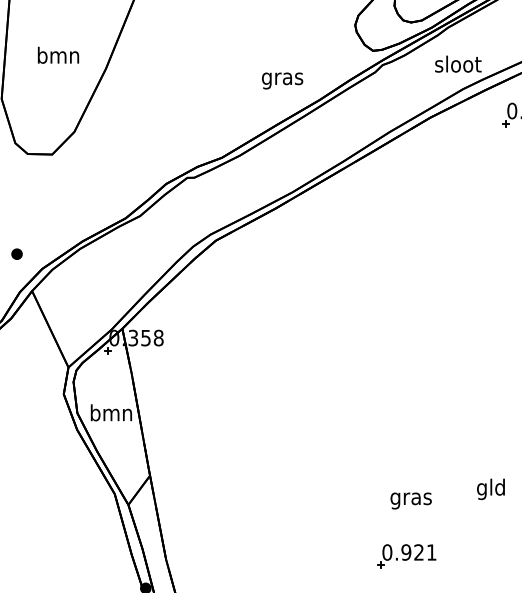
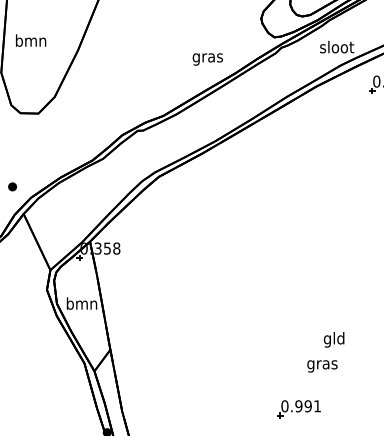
text: (59, 55) -> (31, 40), moved
text: (490, 488) -> (333, 339), moved
text: (411, 501) -> (322, 366), moved
text: (418, 552) -> (307, 406), 0.921 -> 0.991

